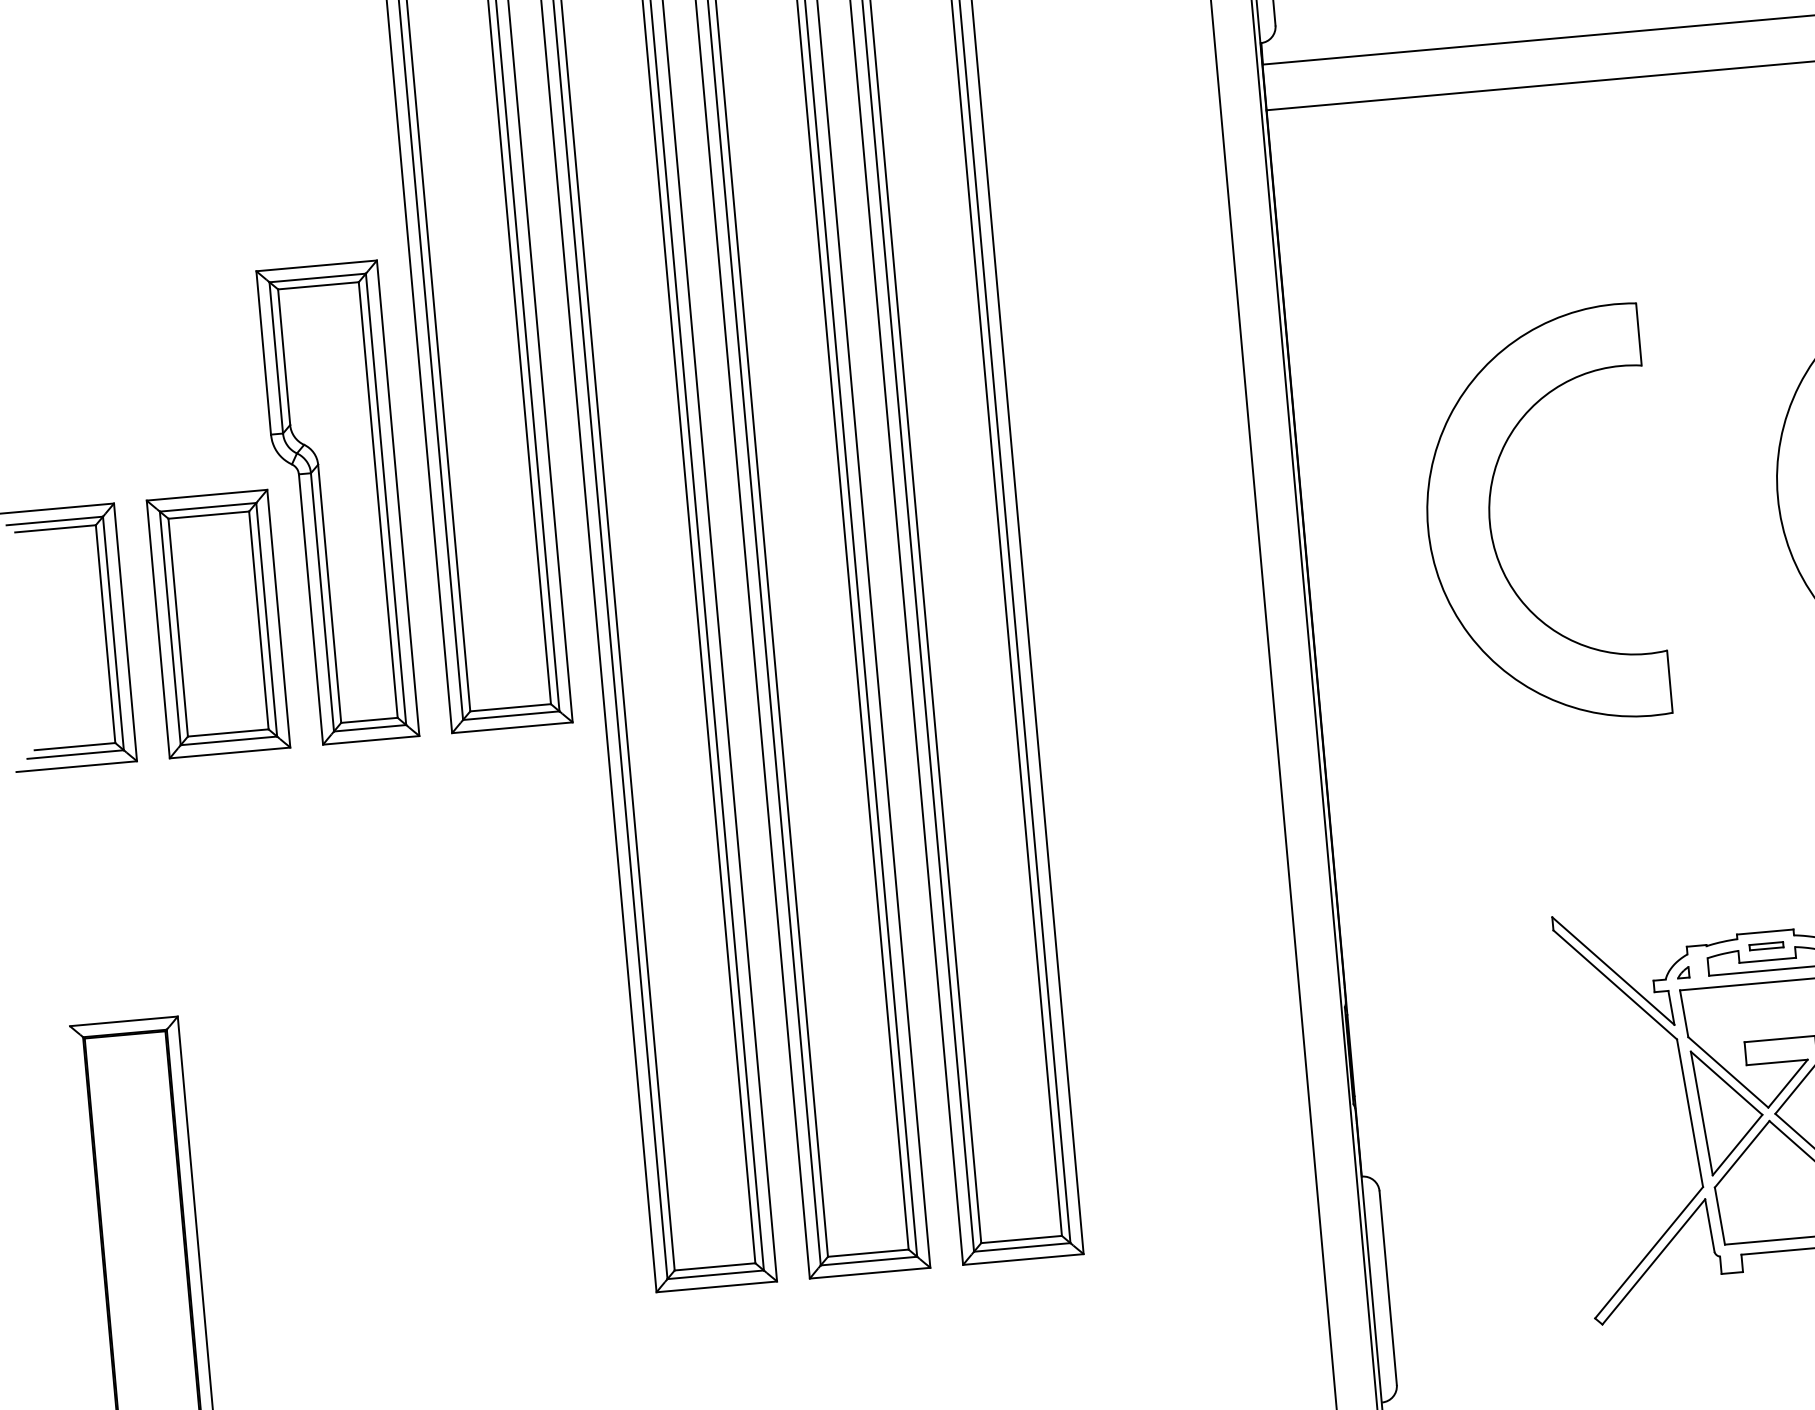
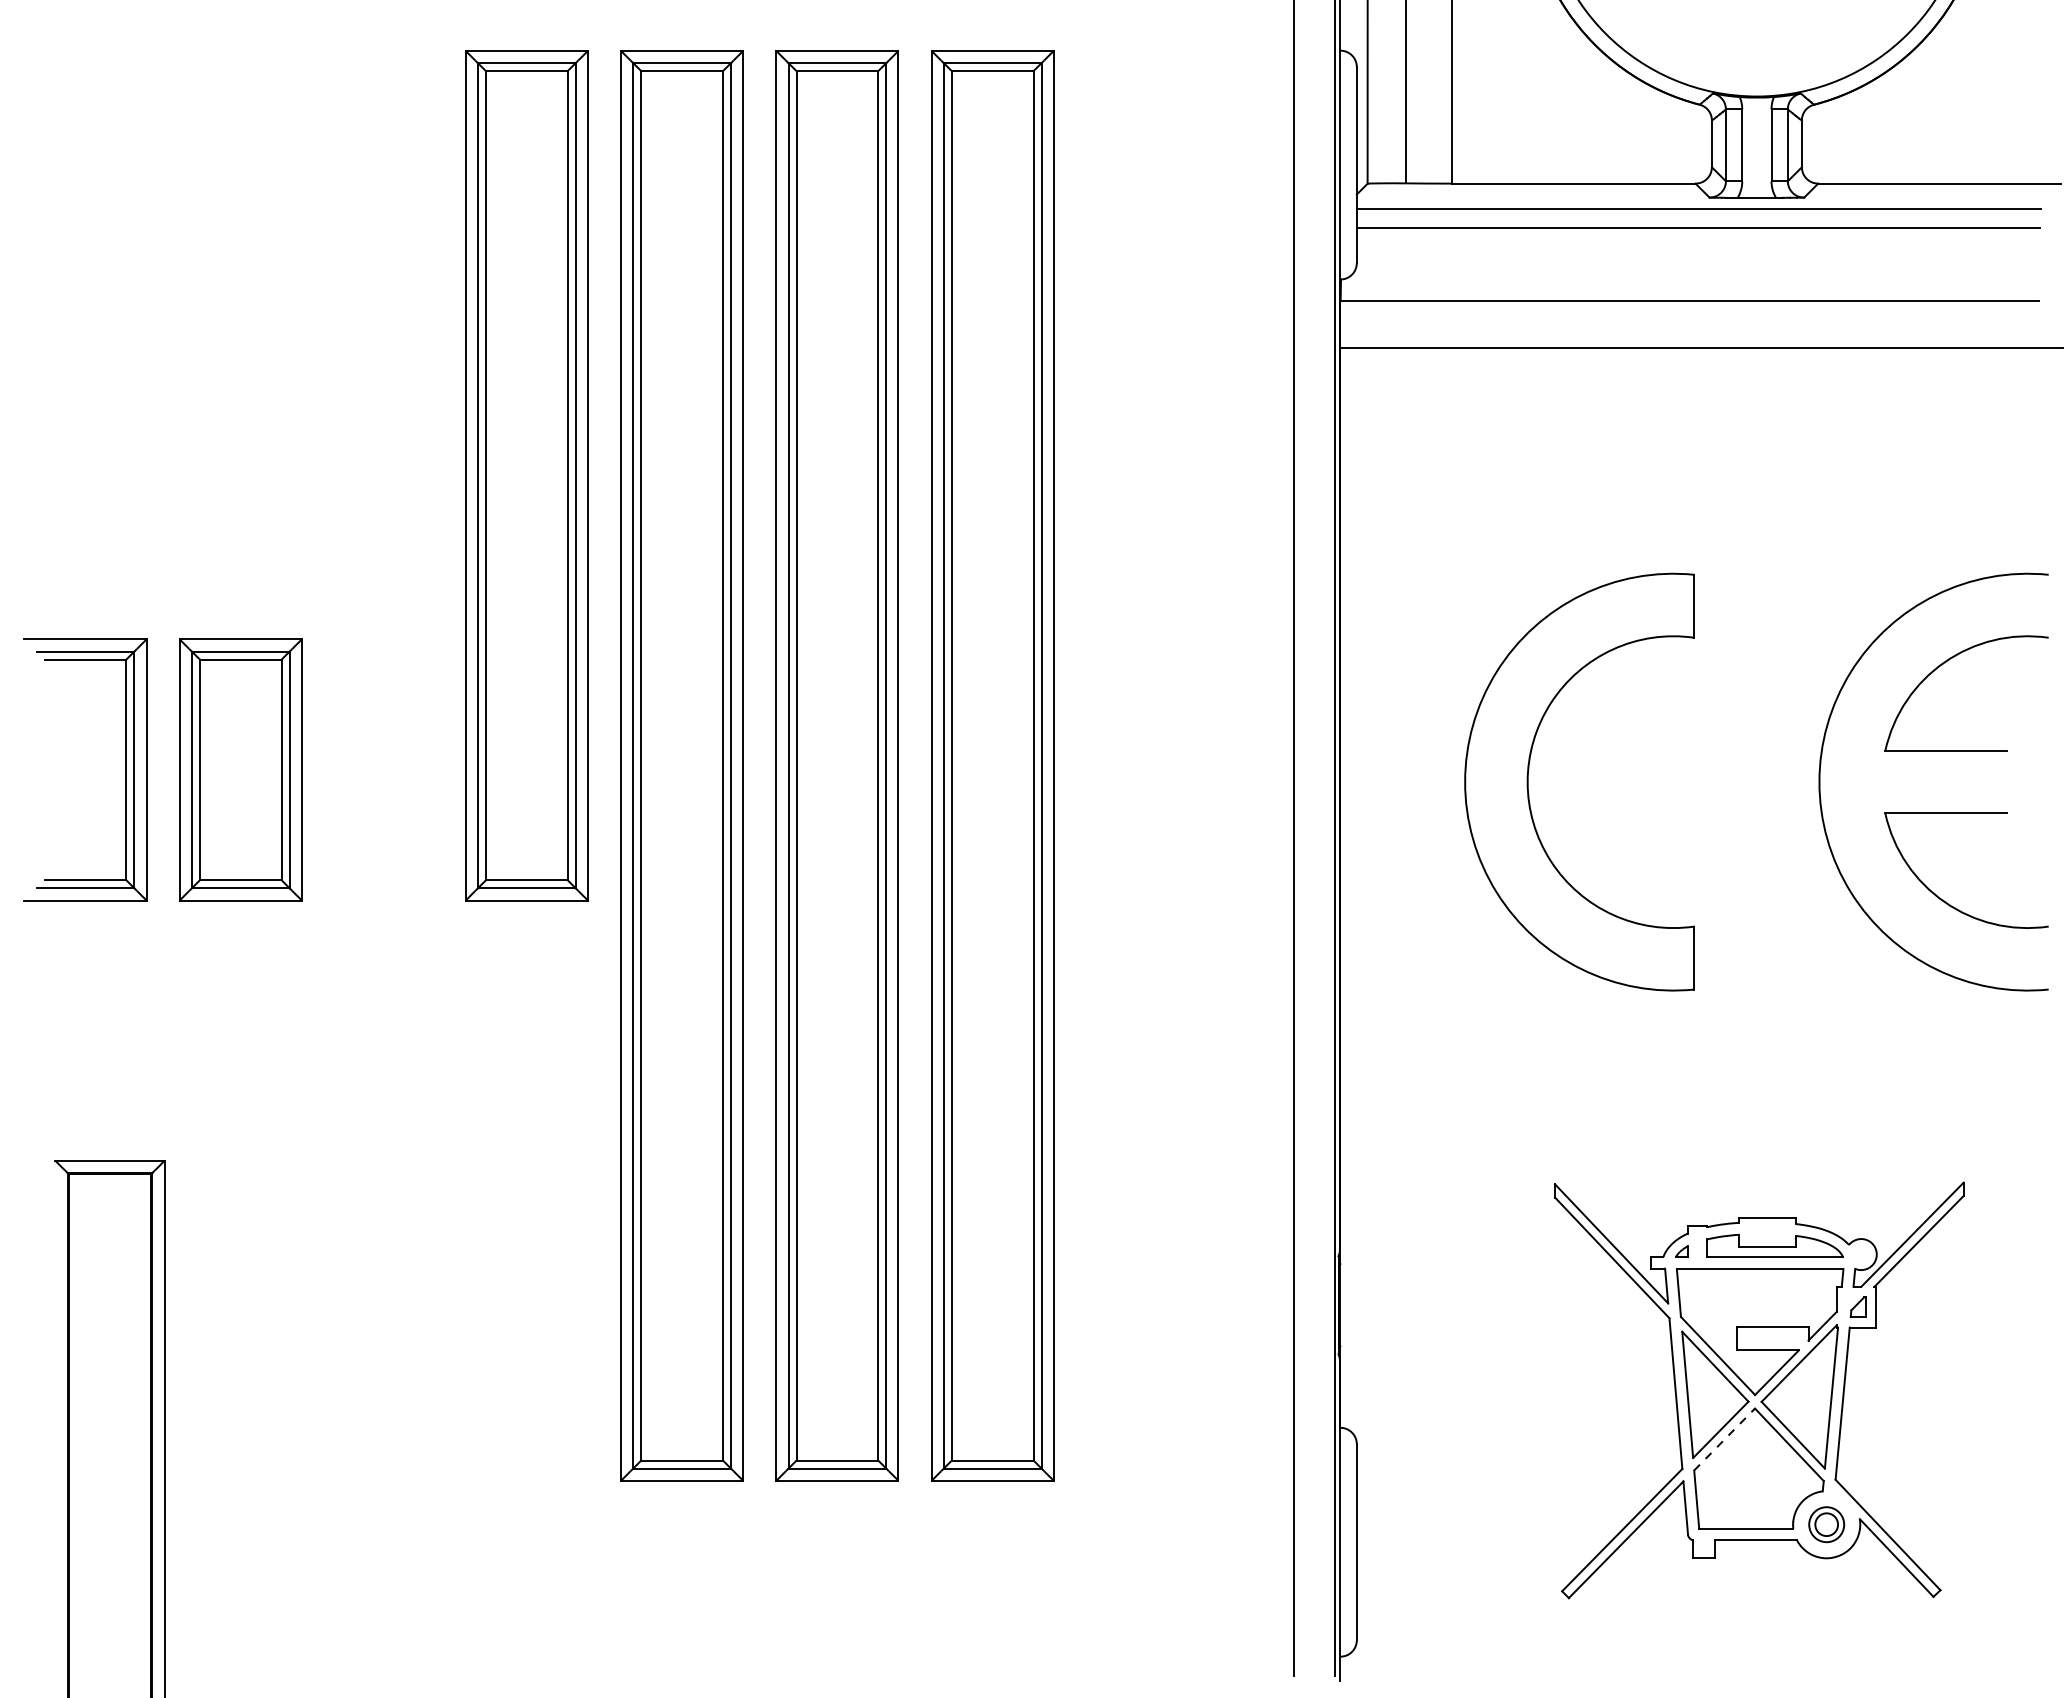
part: (337, 503) -> (371, 659), removed
part: (1766, 946) -> (1767, 1232), removed
line: (1742, 1154) -> (1724, 1439), solid -> dashed

